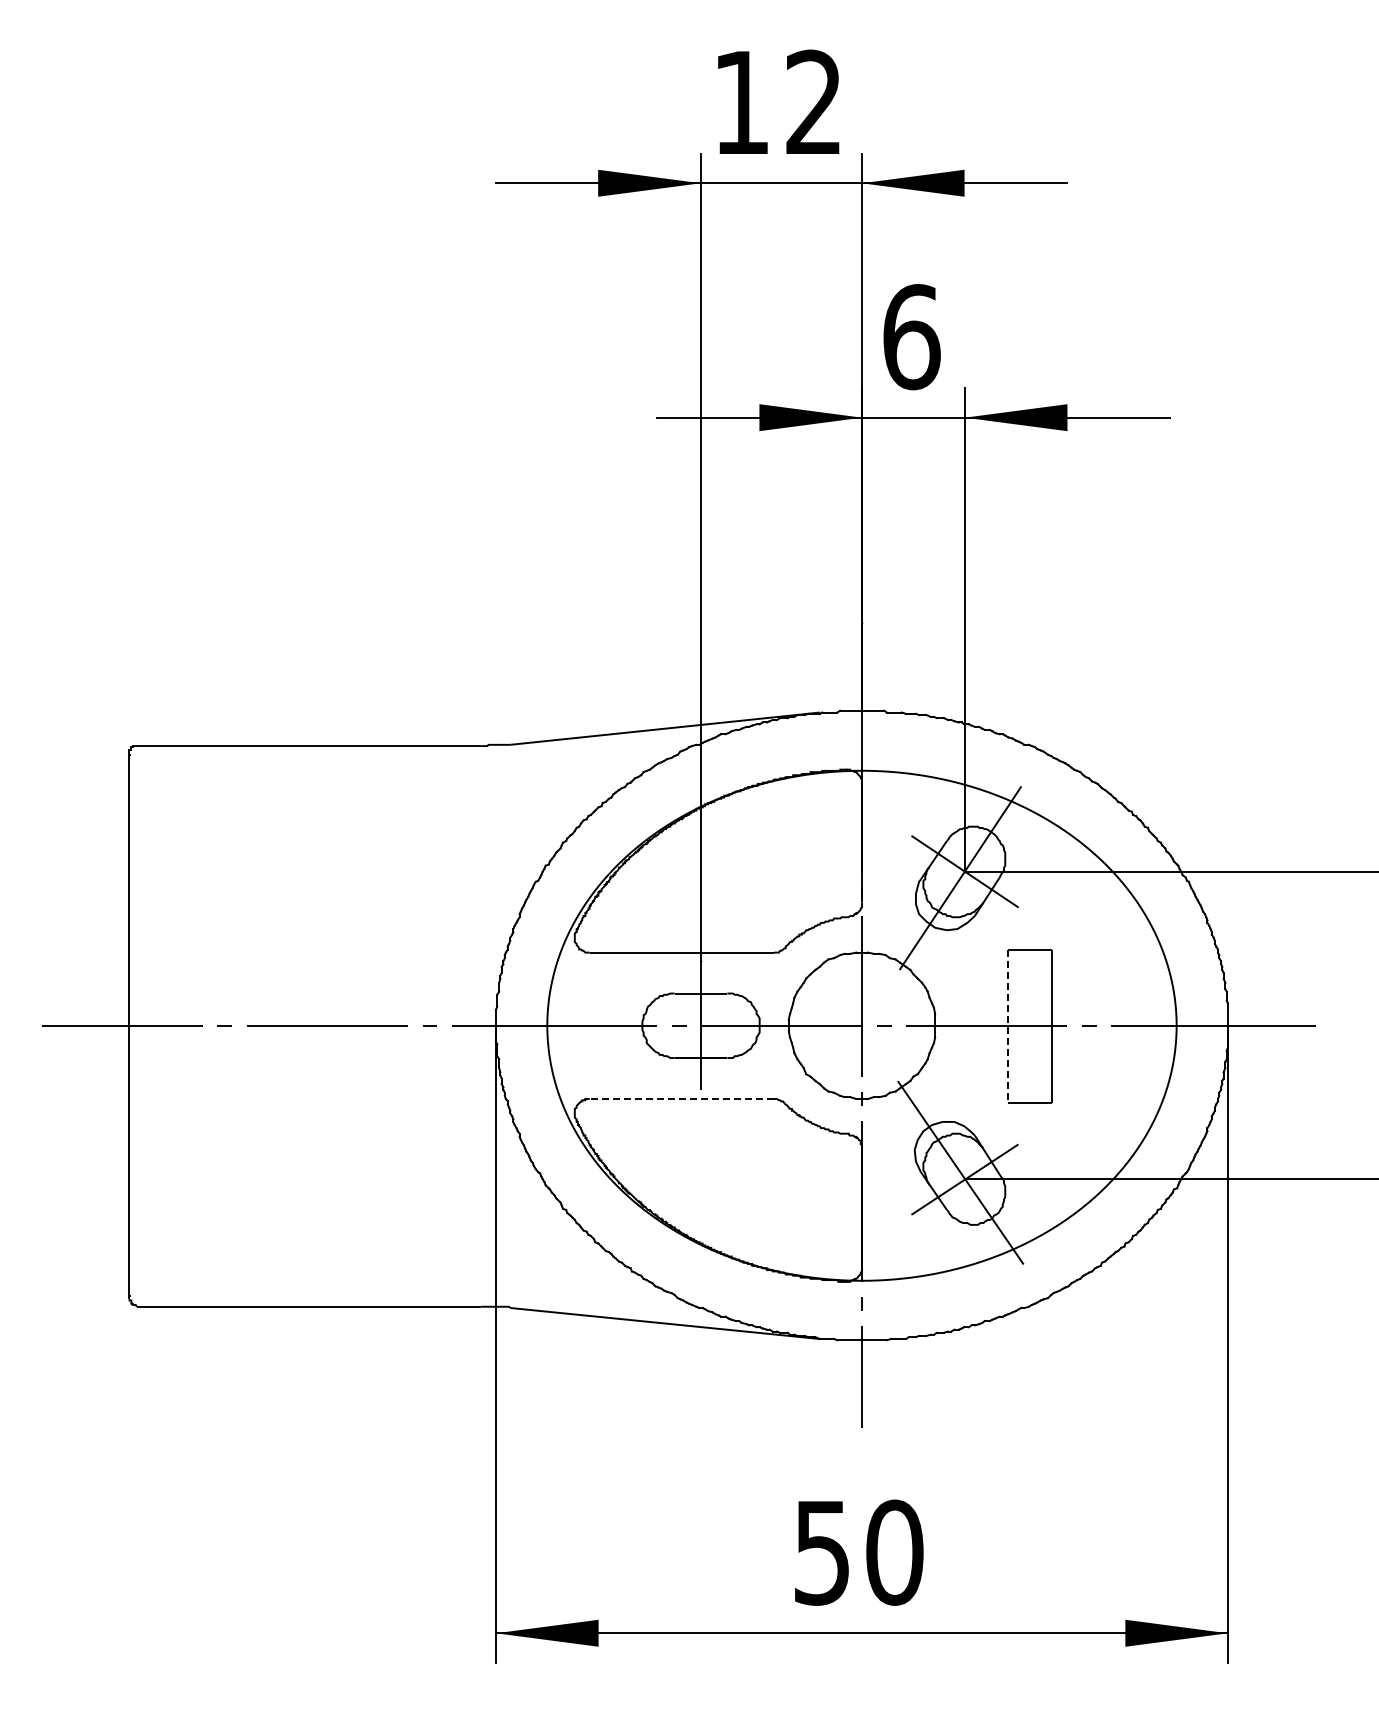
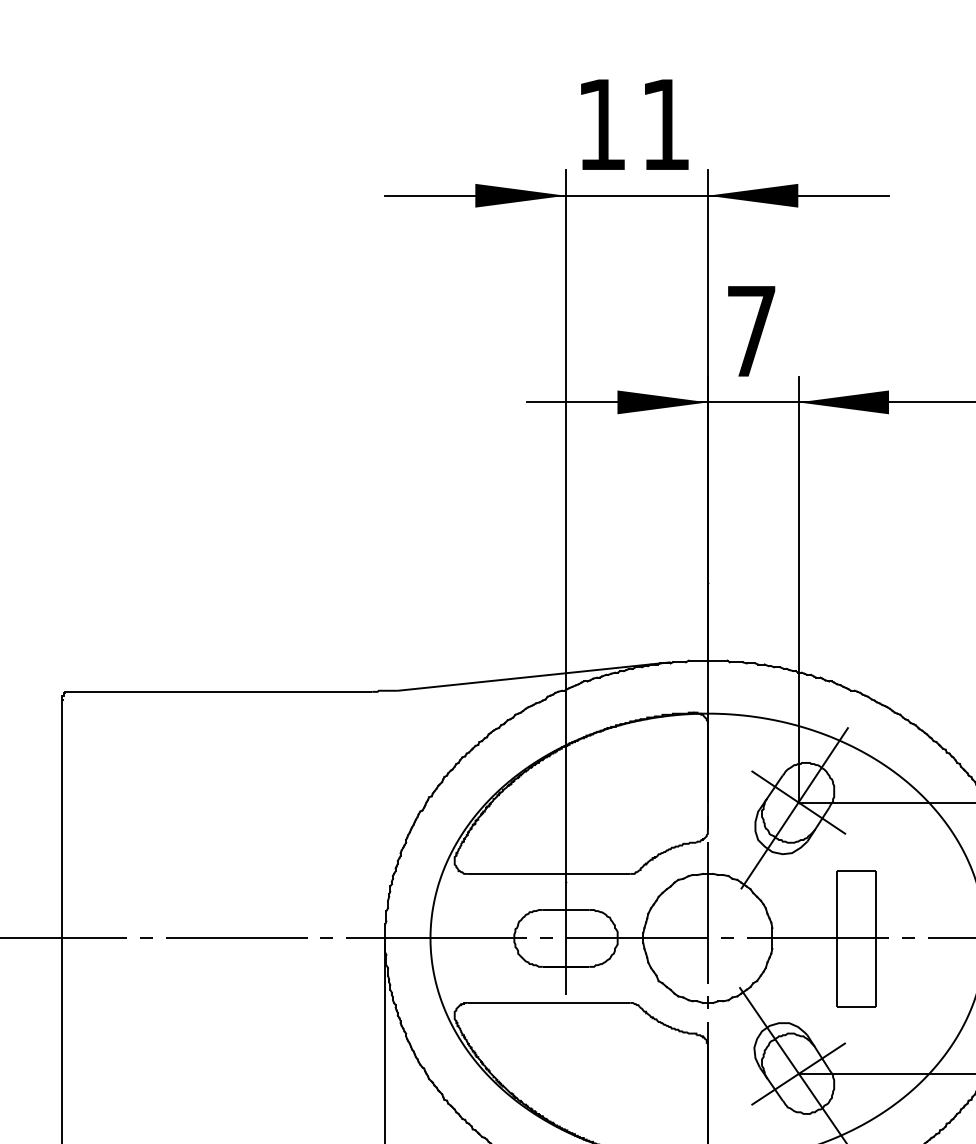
text: (813, 101) -> (665, 123), 12 -> 11
text: (911, 337) -> (751, 331), 6 -> 7
line: (1008, 1026) -> (837, 939), dashed -> solid
line: (681, 1098) -> (548, 1002), dashed -> solid

